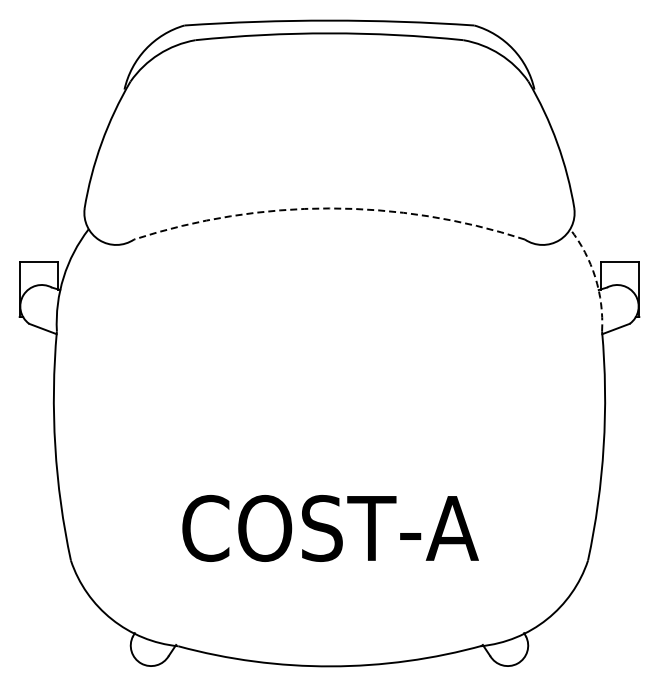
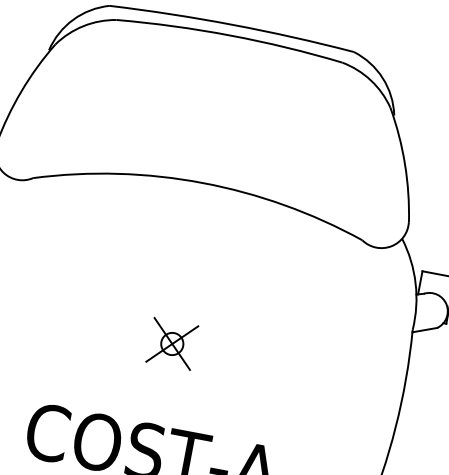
arc: (329, 208) -> (202, 183), dashed -> solid
arc: (595, 277) -> (415, 283), dashed -> solid
part: (329, 399) -> (172, 343), added

